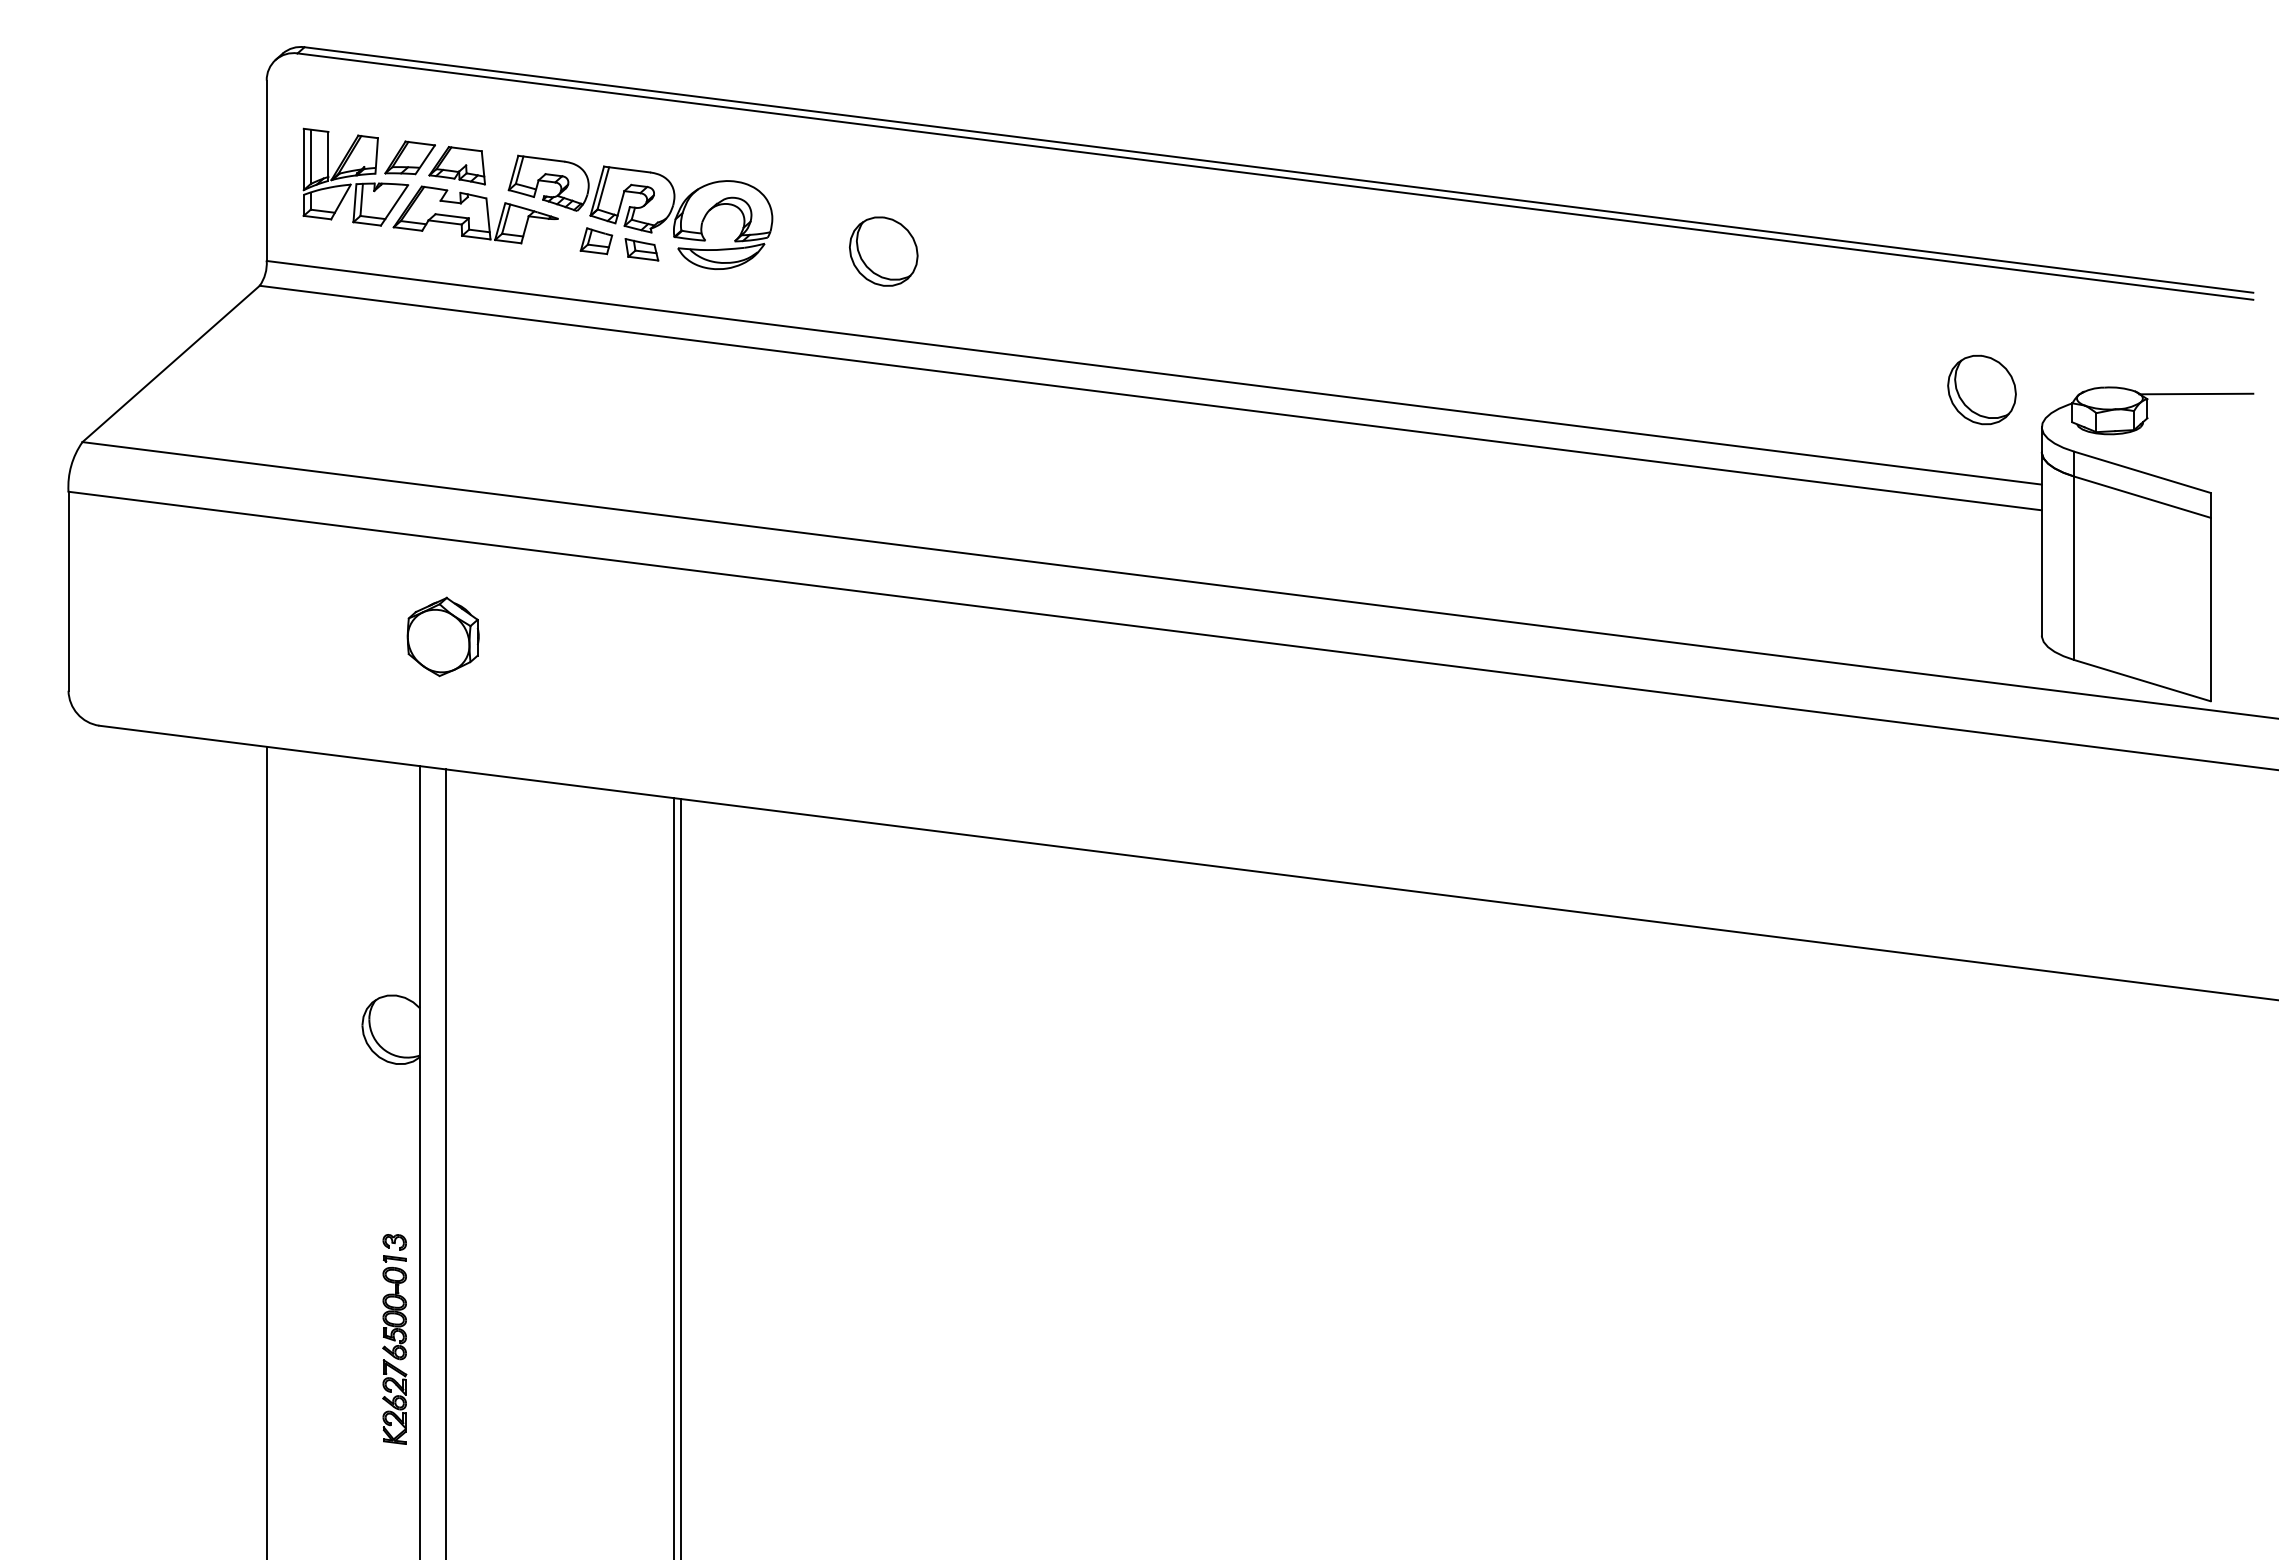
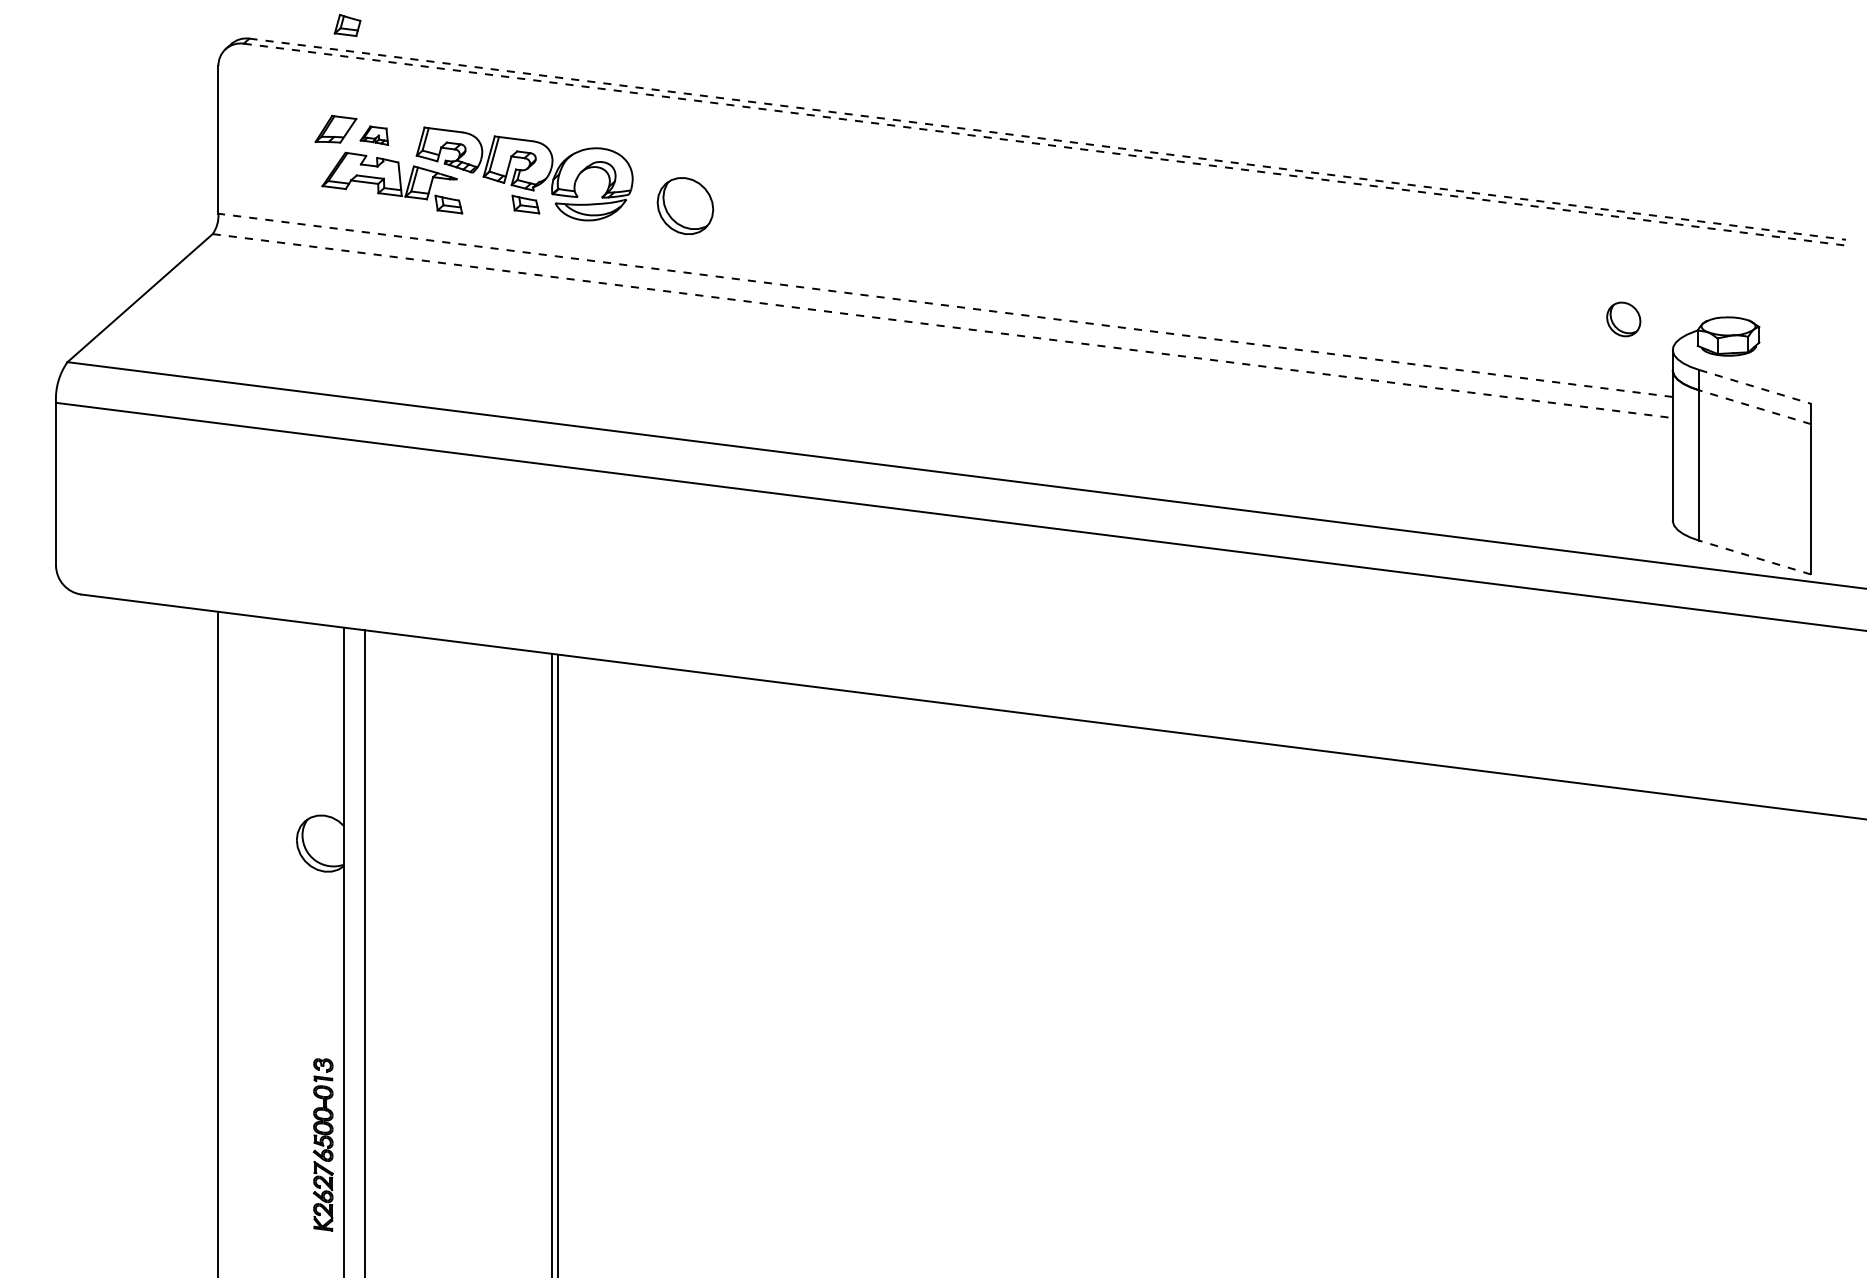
part: (456, 165) -> (373, 135), size x0.6
line: (1279, 170) -> (1048, 139), solid -> dashed
part: (355, 176) -> (291, 144), removed
line: (1275, 176) -> (1044, 144), solid -> dashed
part: (596, 241) -> (347, 25), moved
part: (547, 249) -> (448, 204), added
part: (883, 251) -> (685, 205), moved
line: (1154, 372) -> (945, 305), solid -> dashed
part: (1981, 389) -> (1623, 319), size x0.6
line: (2196, 393) -> (1799, 322), removed
line: (1151, 398) -> (943, 326), solid -> dashed
line: (2142, 472) -> (1755, 387), solid -> dashed
line: (2141, 497) -> (1754, 407), solid -> dashed
part: (442, 636) -> (362, 521), removed
line: (2141, 680) -> (1754, 557), solid -> dashed
part: (394, 1339) -> (323, 1144), moved

